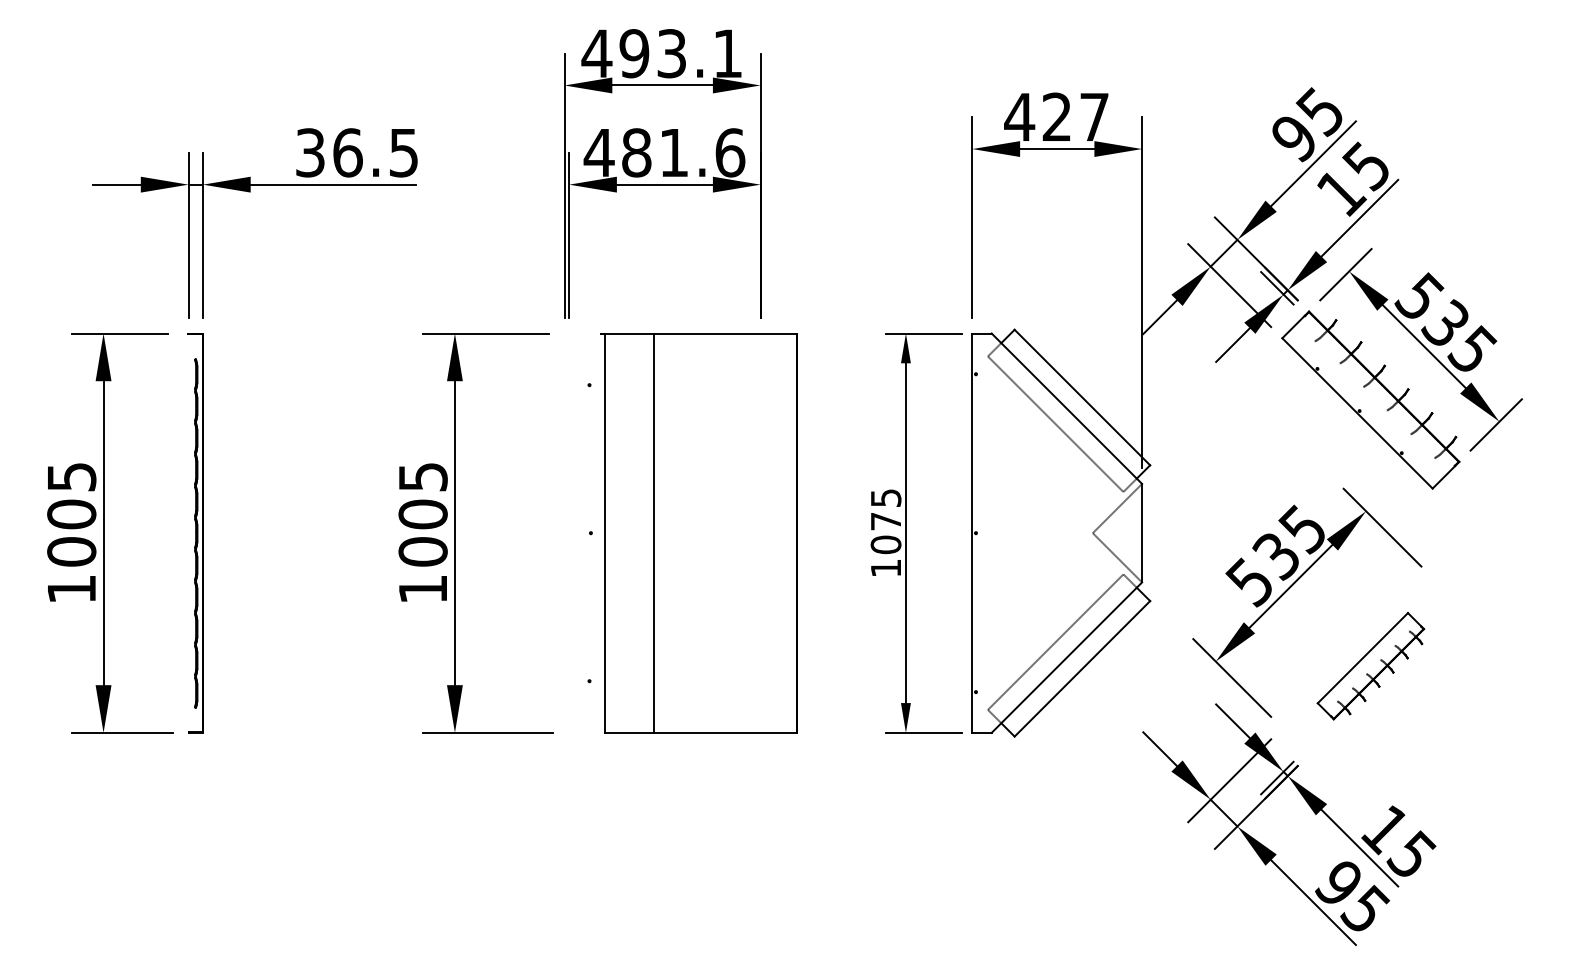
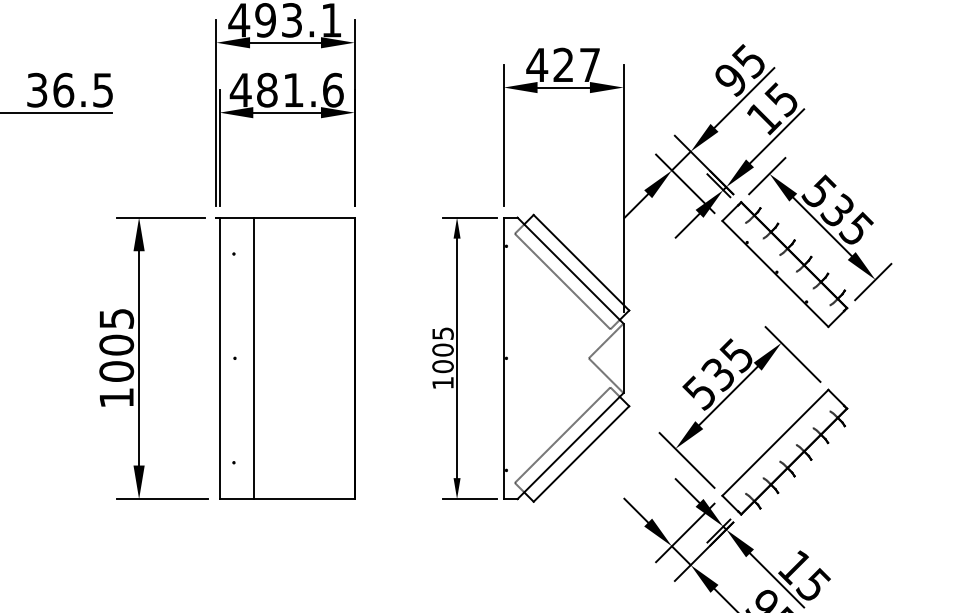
text: (885, 521) -> (442, 350), 1075 -> 1005
part: (698, 533) -> (285, 358), moved
part: (1370, 665) -> (784, 451), size x1.67

